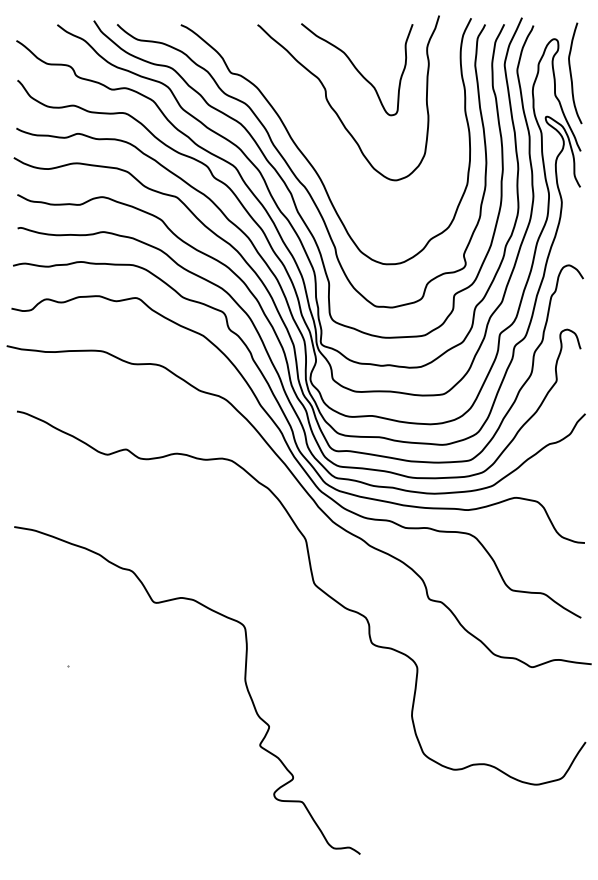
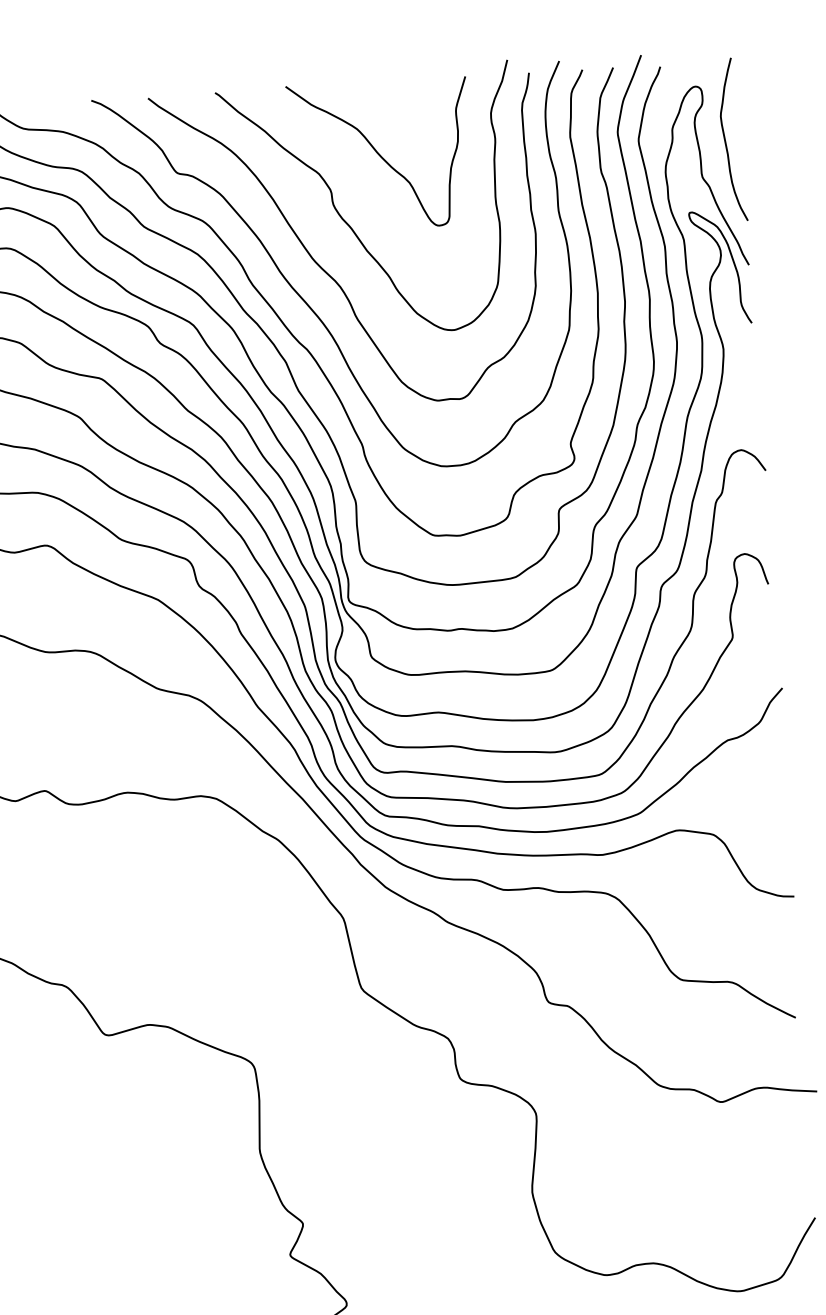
curve: (319, 138) -> (326, 270), added

